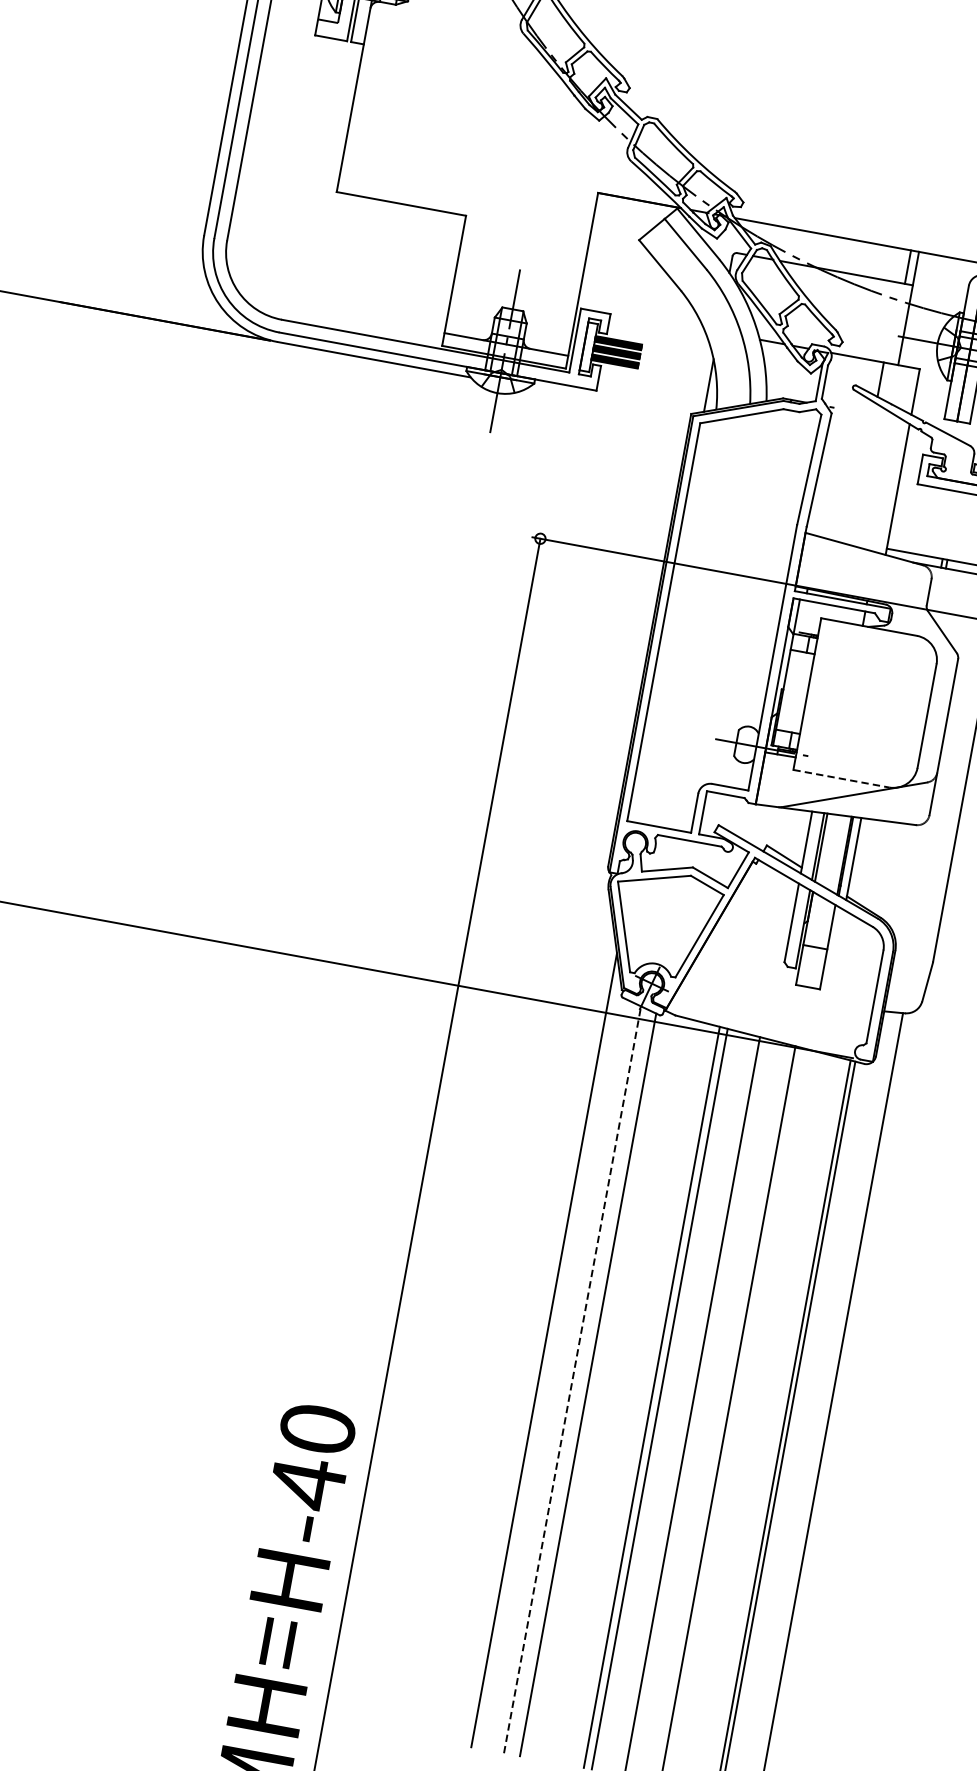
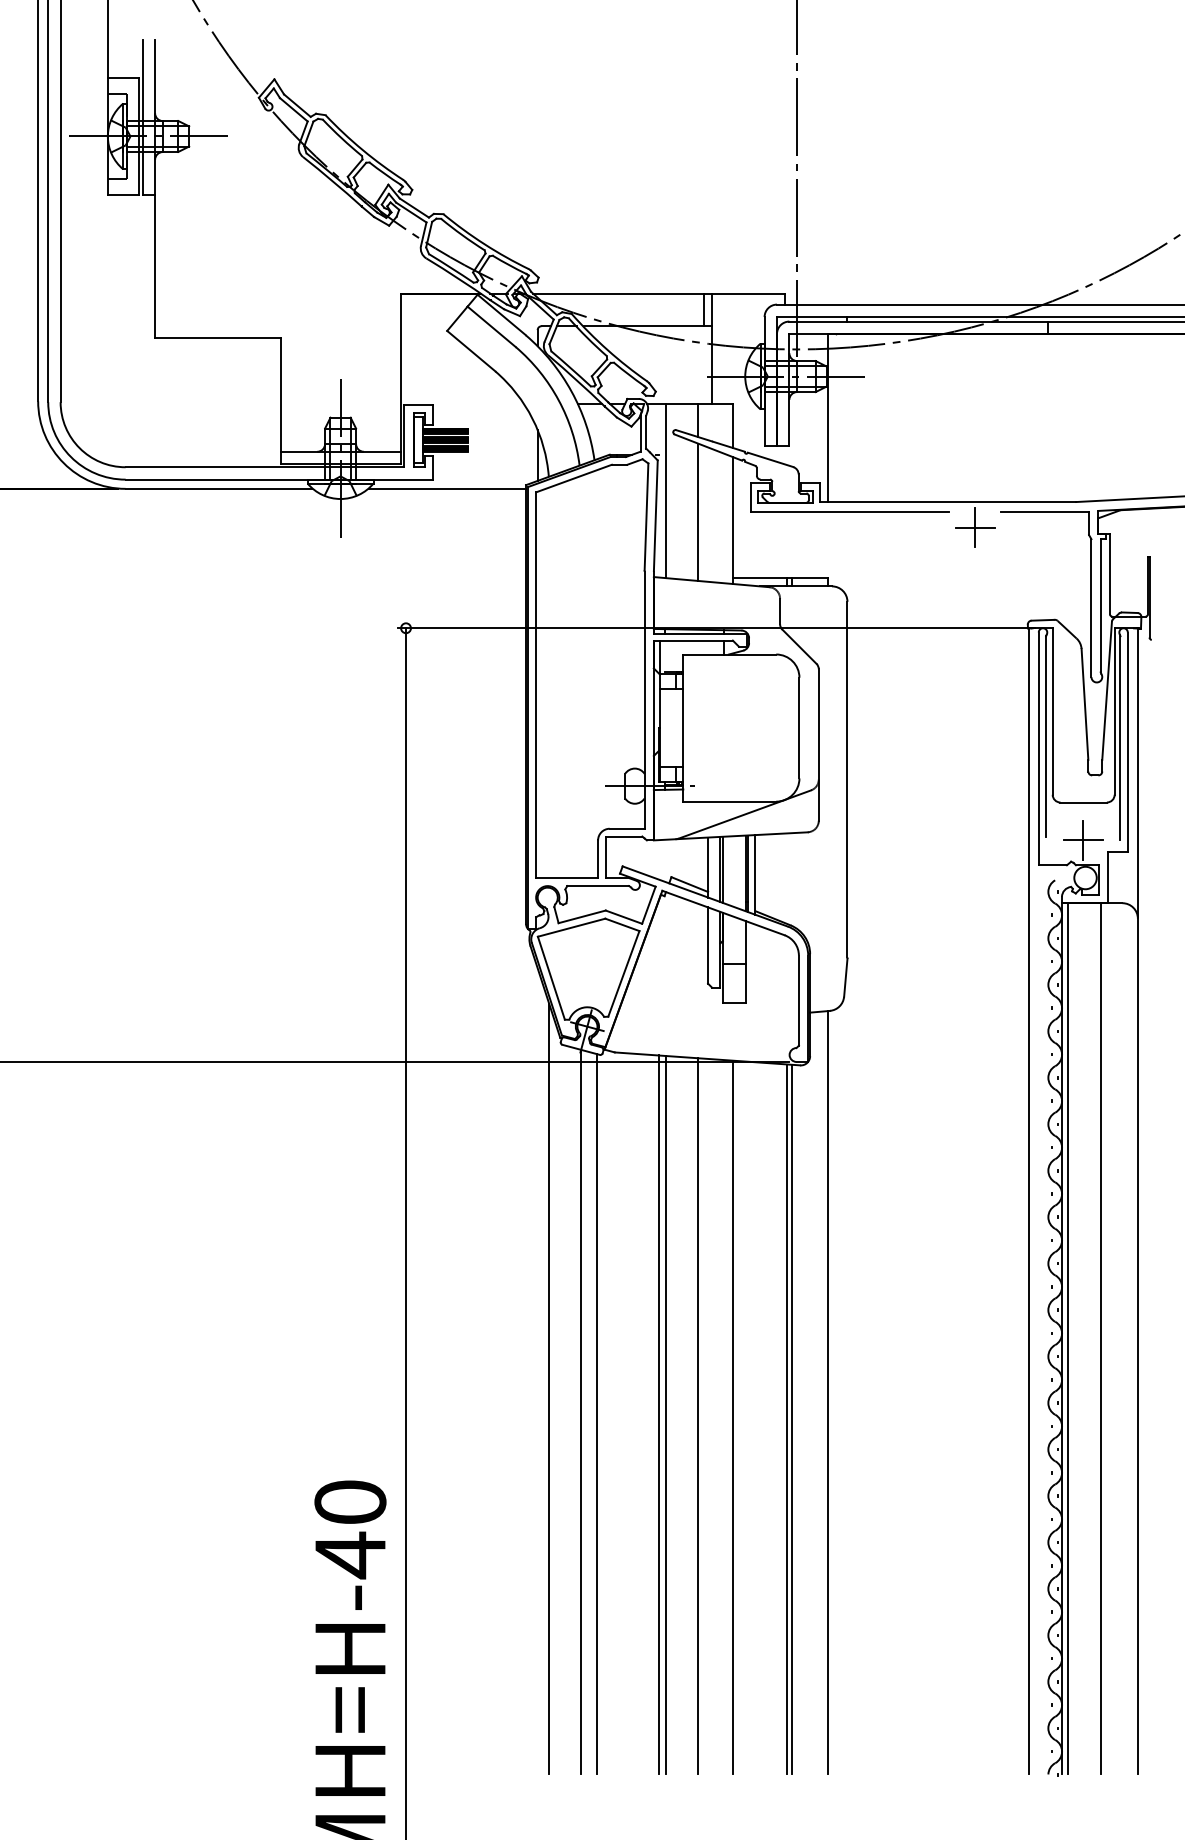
line: (609, 402) -> (447, 488), added
line: (834, 446) -> (666, 490), added
line: (863, 473) -> (698, 511), added
line: (842, 778) -> (730, 801), dashed -> solid
line: (573, 1379) -> (581, 1411), dashed -> solid

